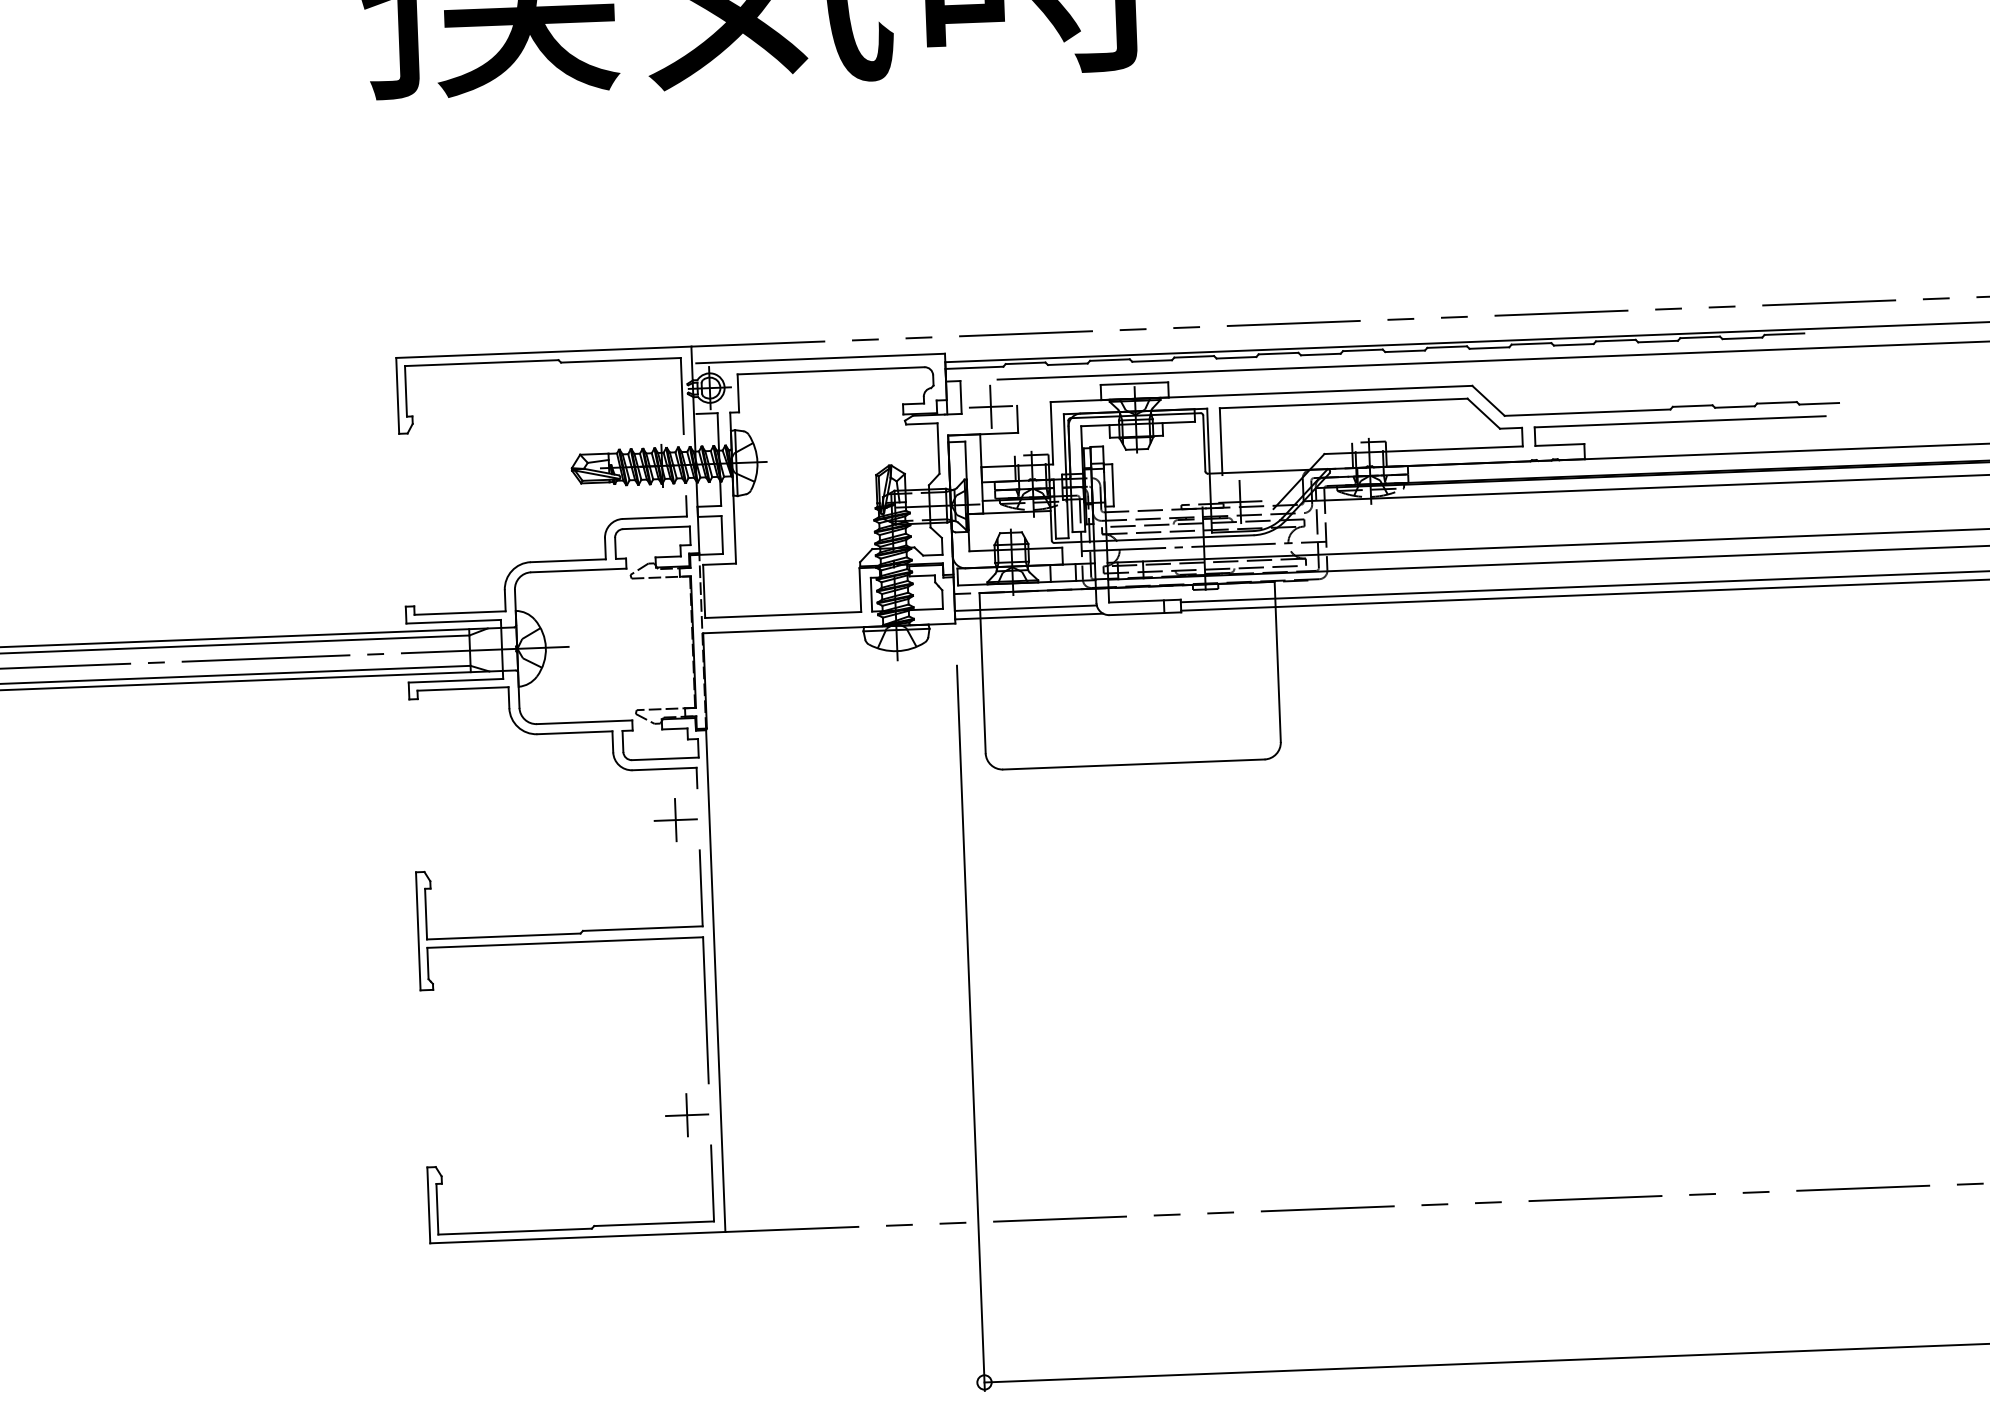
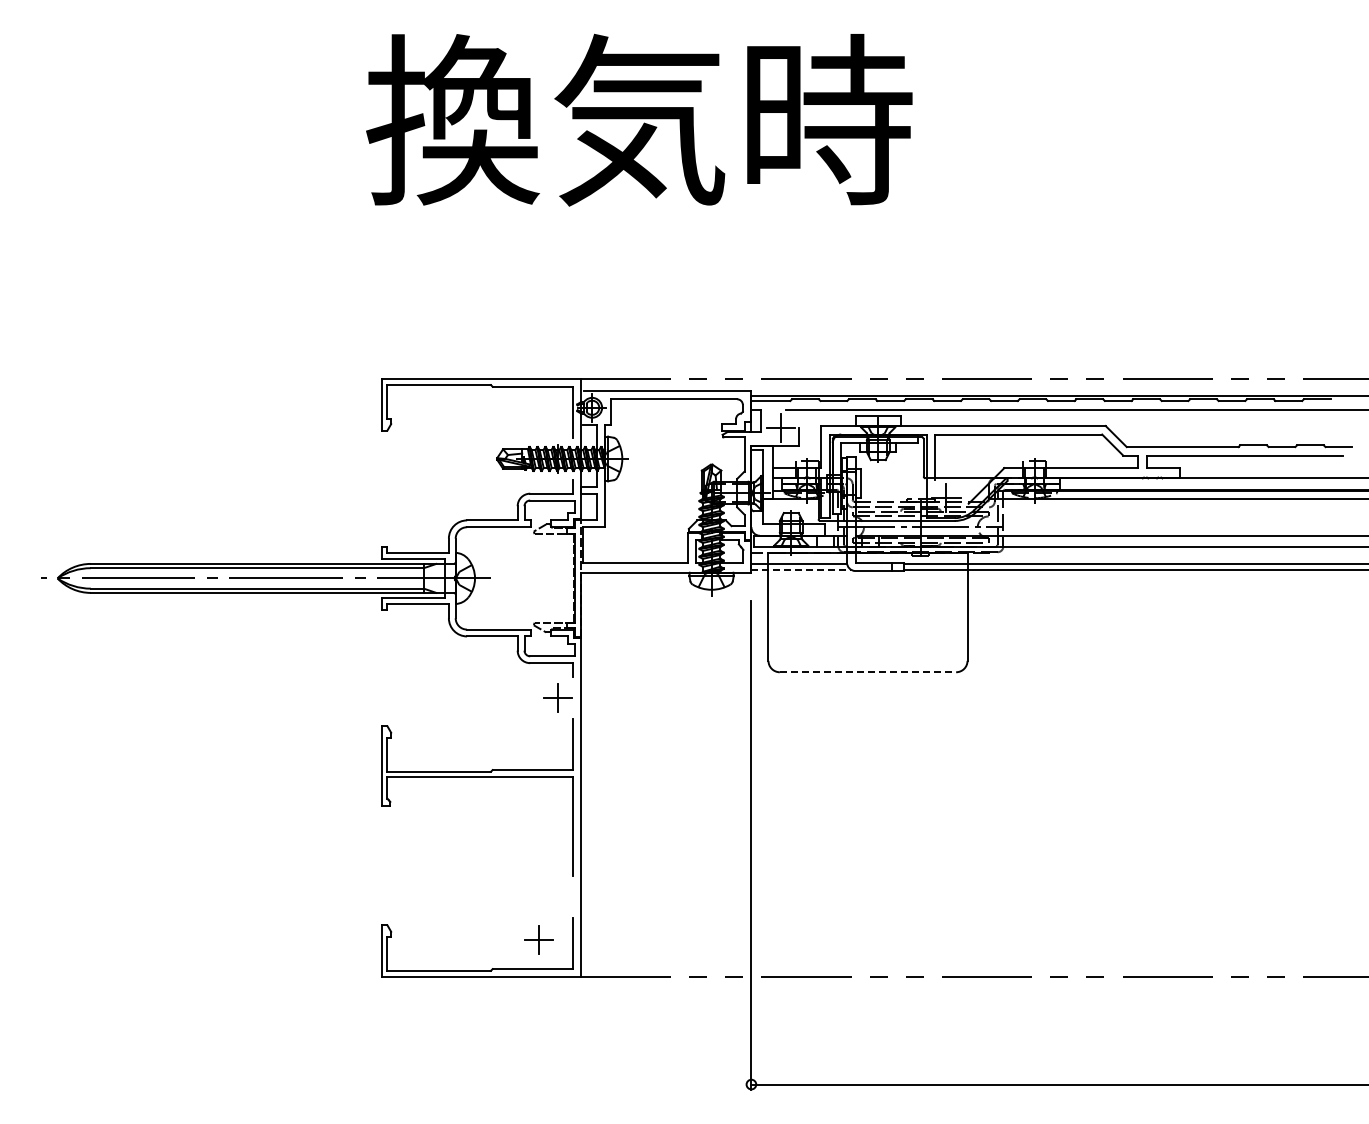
line: (1029, 615) -> (801, 569), solid -> dashed
line: (1134, 764) -> (868, 672), solid -> dashed
part: (686, 1114) -> (538, 939), moved

